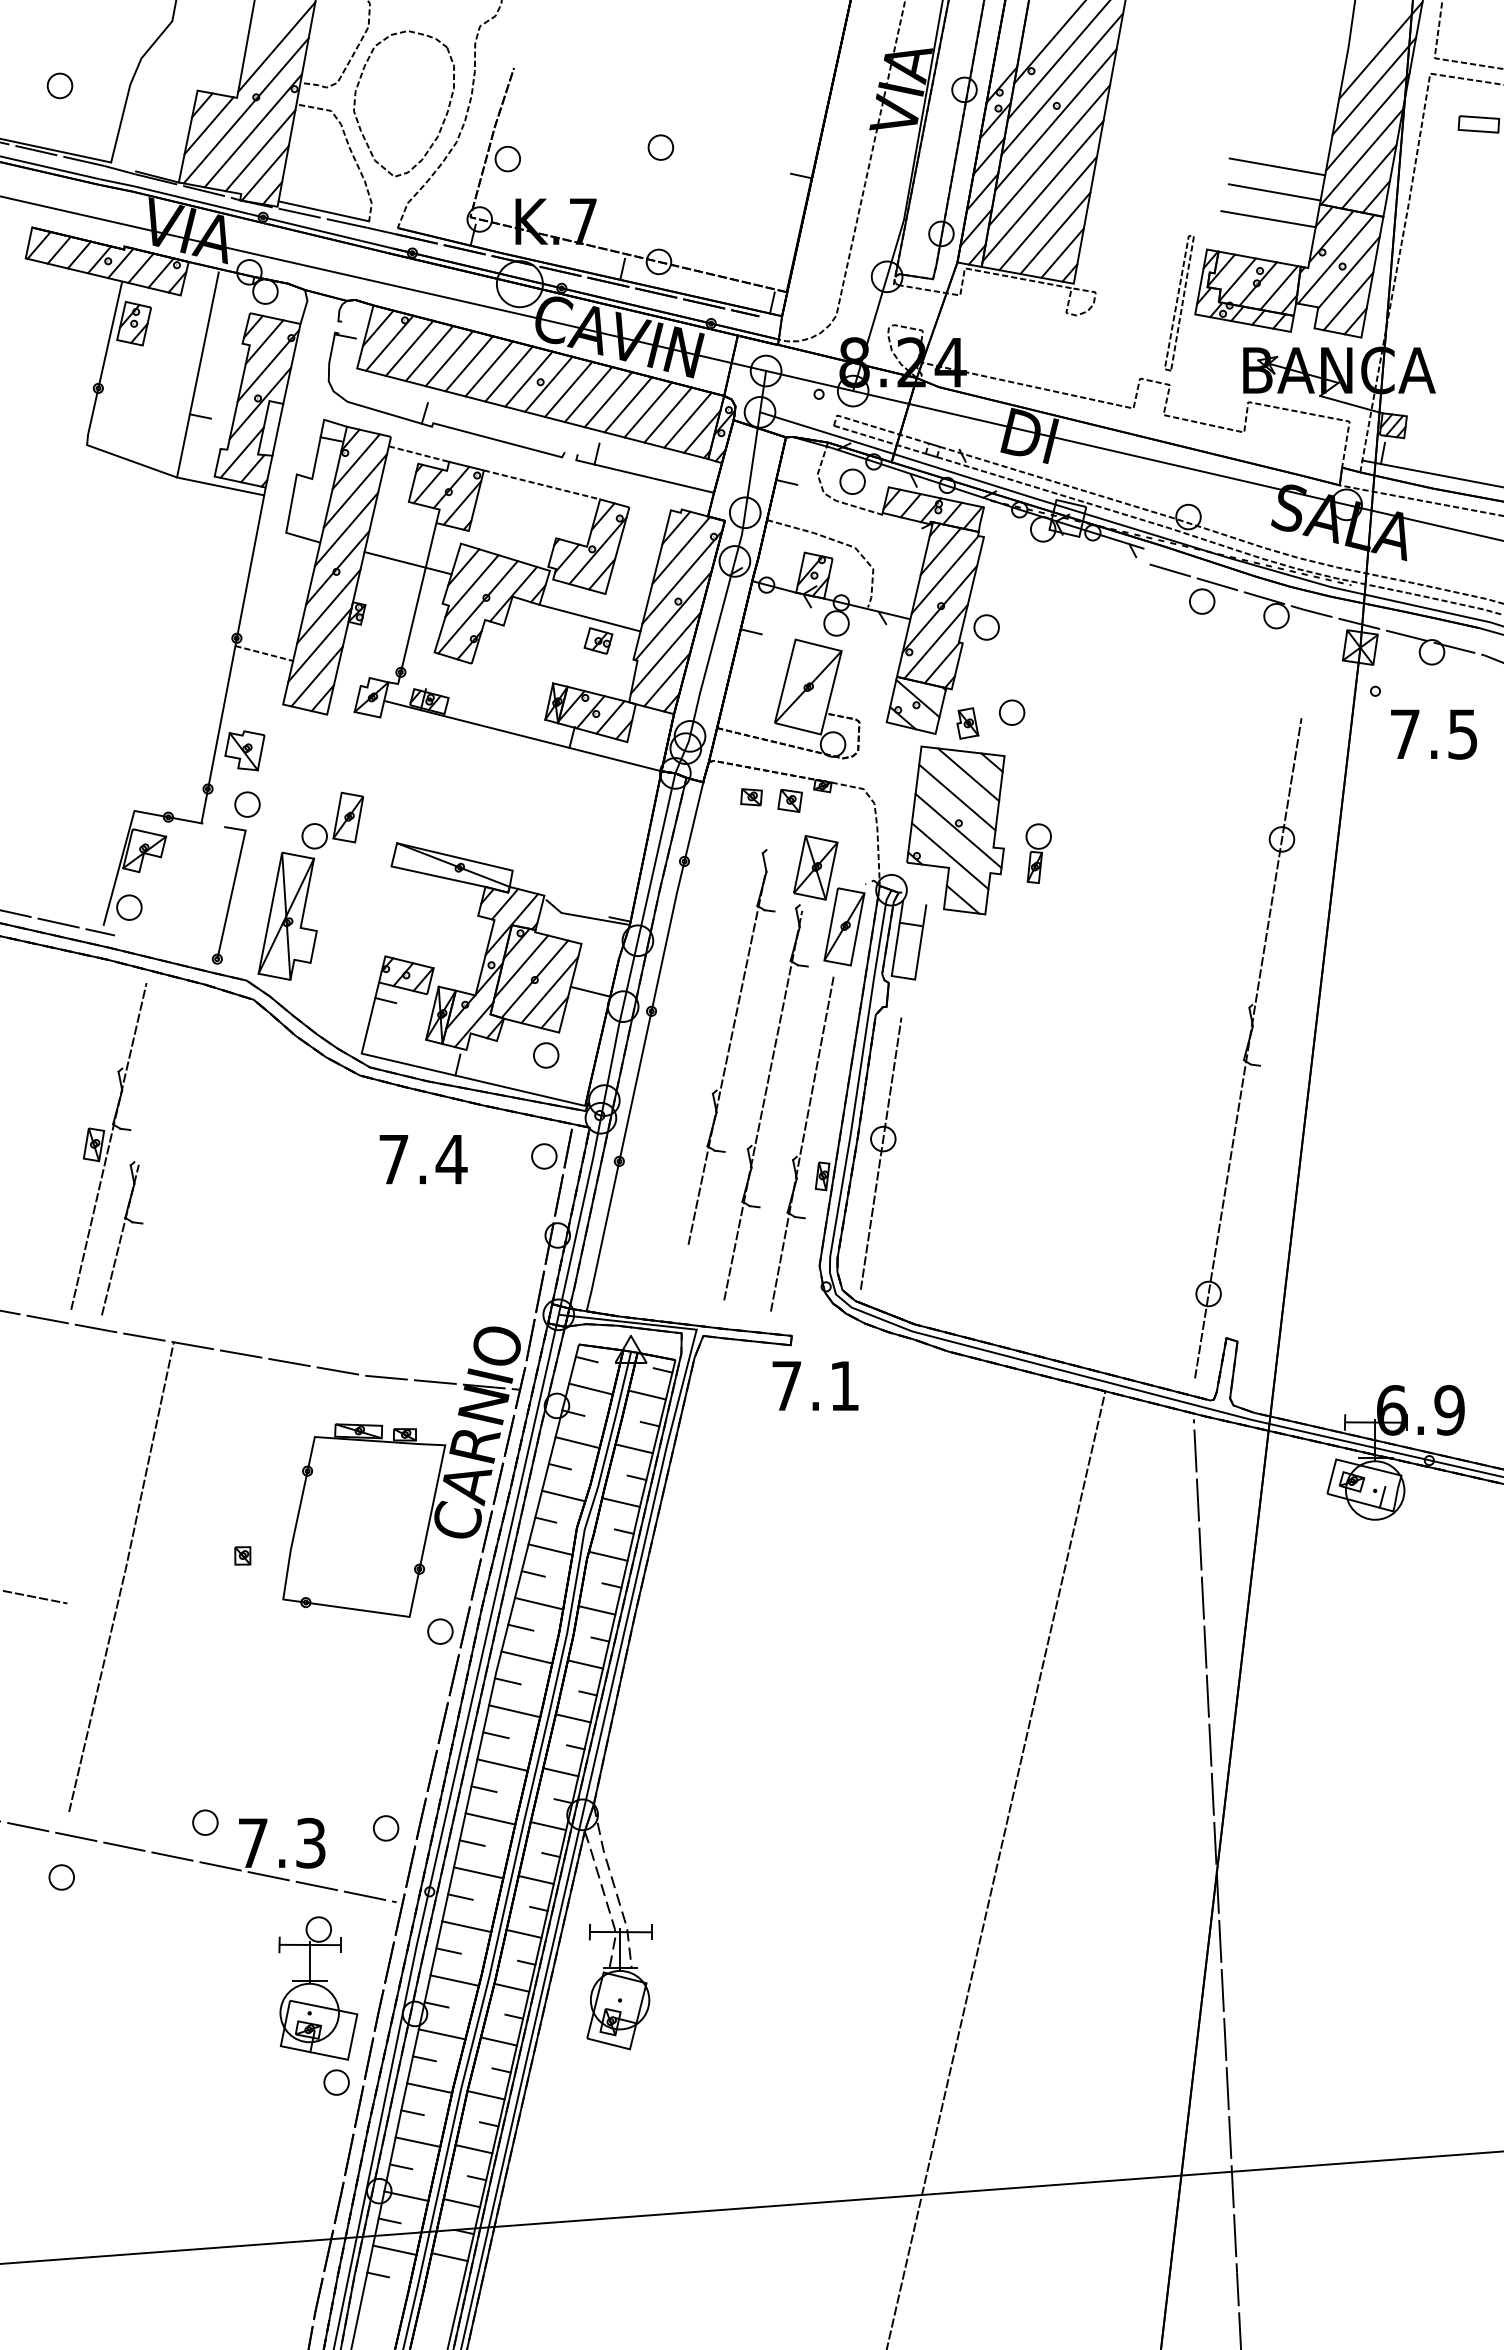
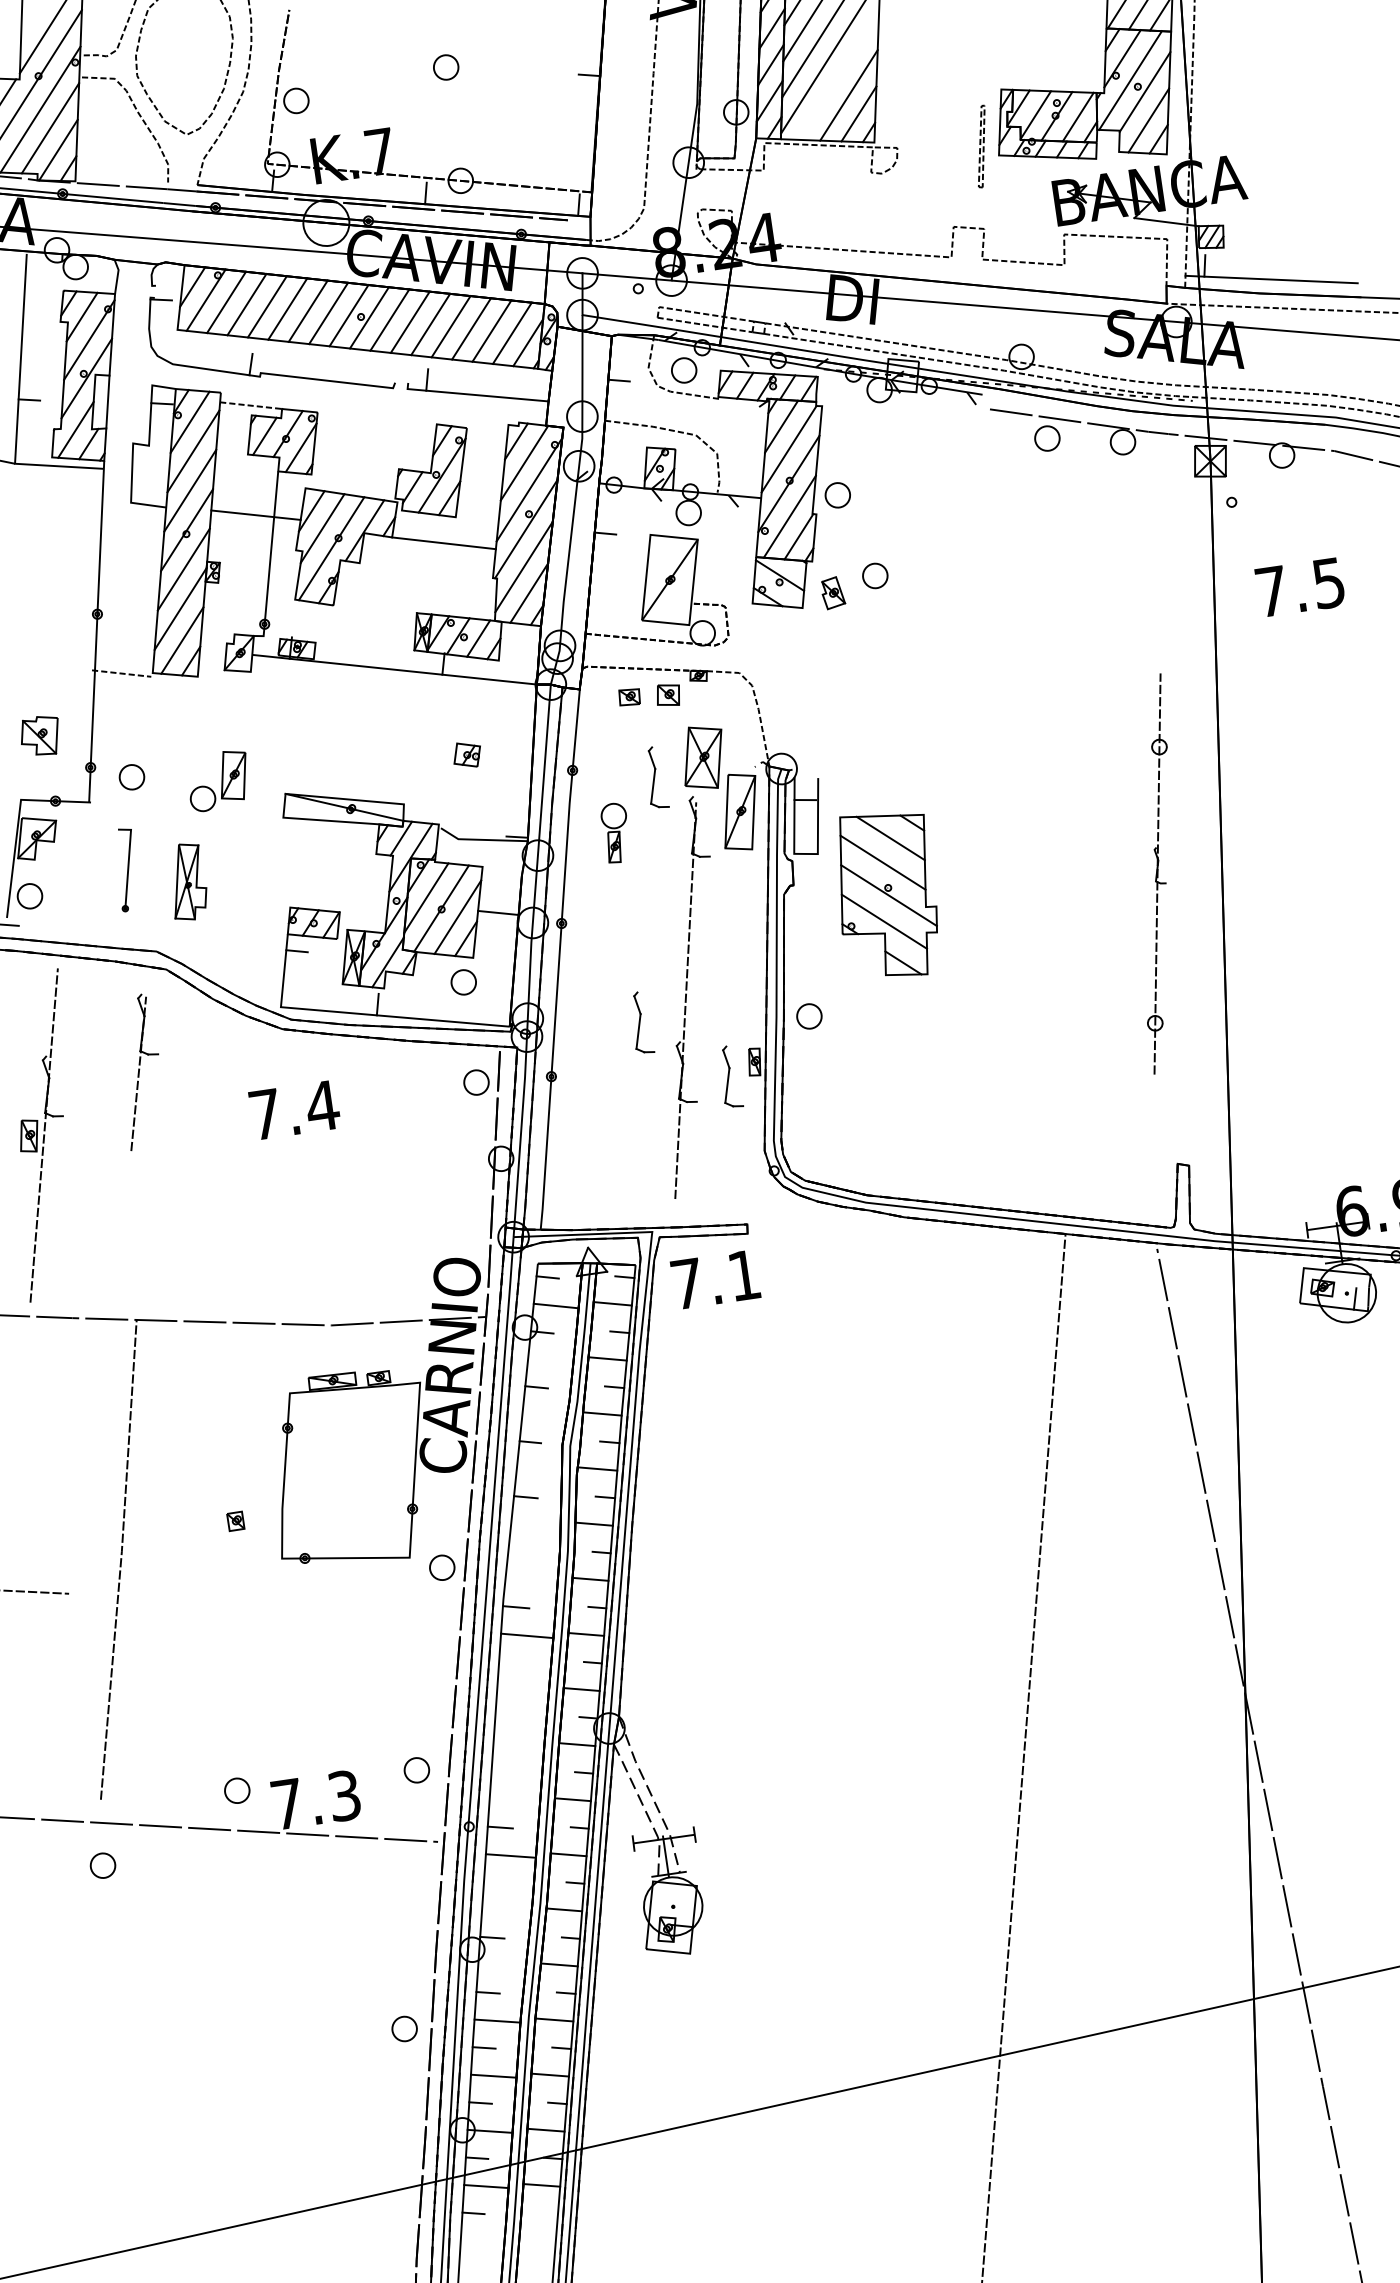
line: (1274, 192) -> (1059, 23), removed
line: (323, 211) -> (121, 179), removed
line: (1047, 213) -> (838, 76), removed
line: (1268, 219) -> (1057, 50), removed
part: (1179, 303) -> (981, 146), size x0.6
line: (541, 484) -> (376, 418), removed
part: (598, 640) -> (467, 754), moved
line: (264, 653) -> (121, 673), moved
text: (1433, 734) -> (1299, 587), moved
part: (244, 750) -> (40, 736), moved
part: (955, 830) -> (885, 895), moved
part: (1038, 853) -> (616, 832), moved
part: (228, 895) -> (126, 869), size x0.6
part: (287, 915) -> (187, 881), size x0.6
part: (1248, 1048) -> (1157, 874), size x0.6
line: (726, 1058) -> (642, 959), removed
line: (802, 1142) -> (729, 1031), removed
line: (880, 1153) -> (808, 1031), removed
text: (423, 1159) -> (294, 1110), moved
part: (122, 1238) -> (140, 1072), moved
text: (815, 1385) -> (715, 1279), moved
line: (577, 1442) -> (550, 1360), removed
line: (563, 1495) -> (544, 1415), removed
line: (550, 1549) -> (539, 1470), removed
line: (539, 1603) -> (536, 1525), removed
line: (520, 1627) -> (520, 1552), removed
line: (526, 1657) -> (531, 1580), removed
line: (495, 1735) -> (511, 1662), removed
line: (502, 1764) -> (522, 1690), removed
line: (483, 1789) -> (507, 1717), removed
line: (490, 1818) -> (518, 1745), removed
line: (471, 1842) -> (503, 1771), removed
line: (478, 1872) -> (514, 1800), removed
line: (448, 1950) -> (496, 1882), removed
line: (454, 1980) -> (506, 1910), removed
part: (318, 1988) -> (373, 1938), removed
line: (441, 2034) -> (501, 1966), removed

